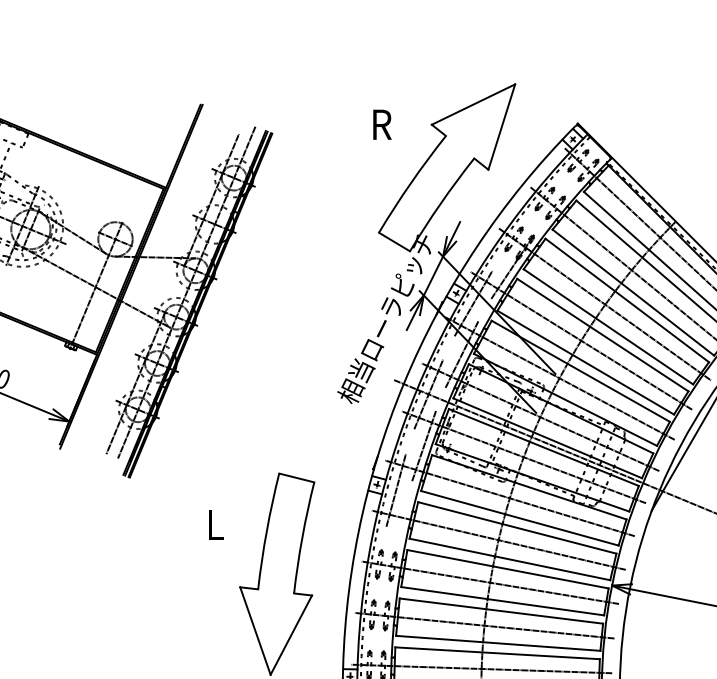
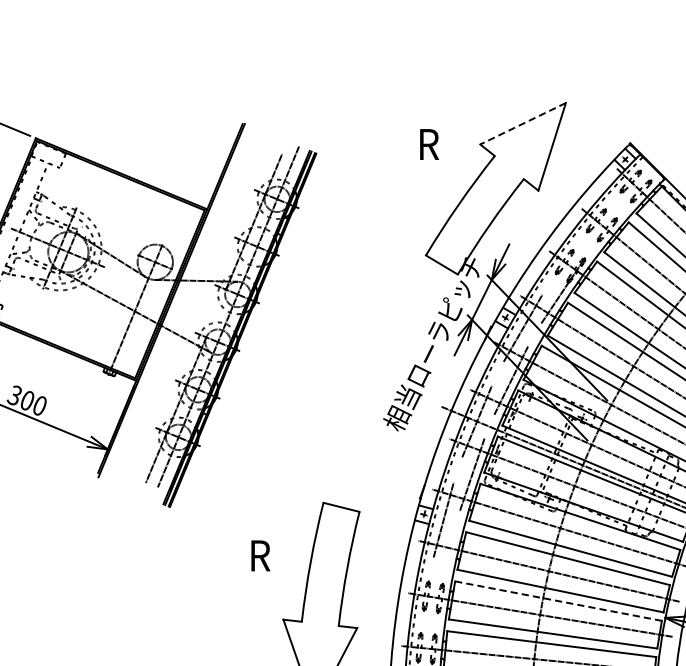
line: (473, 104) -> (523, 123), solid -> dashed
text: (218, 525) -> (261, 556), L -> R
line: (508, 569) -> (559, 601), solid -> dashed

